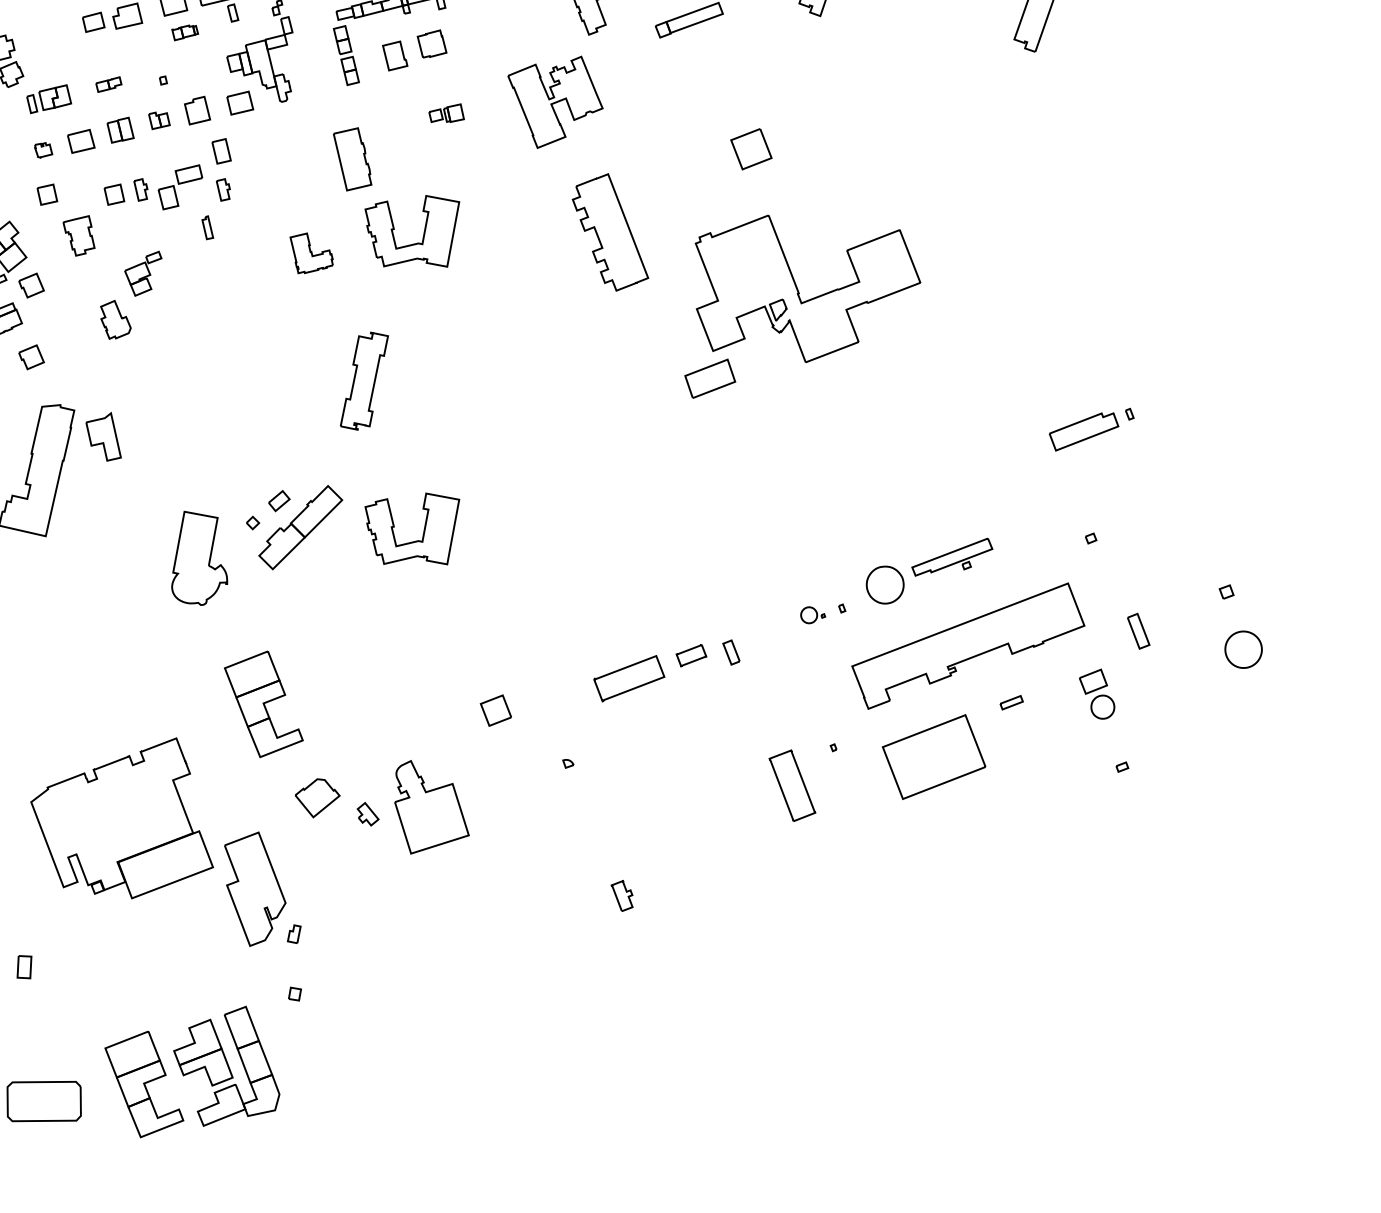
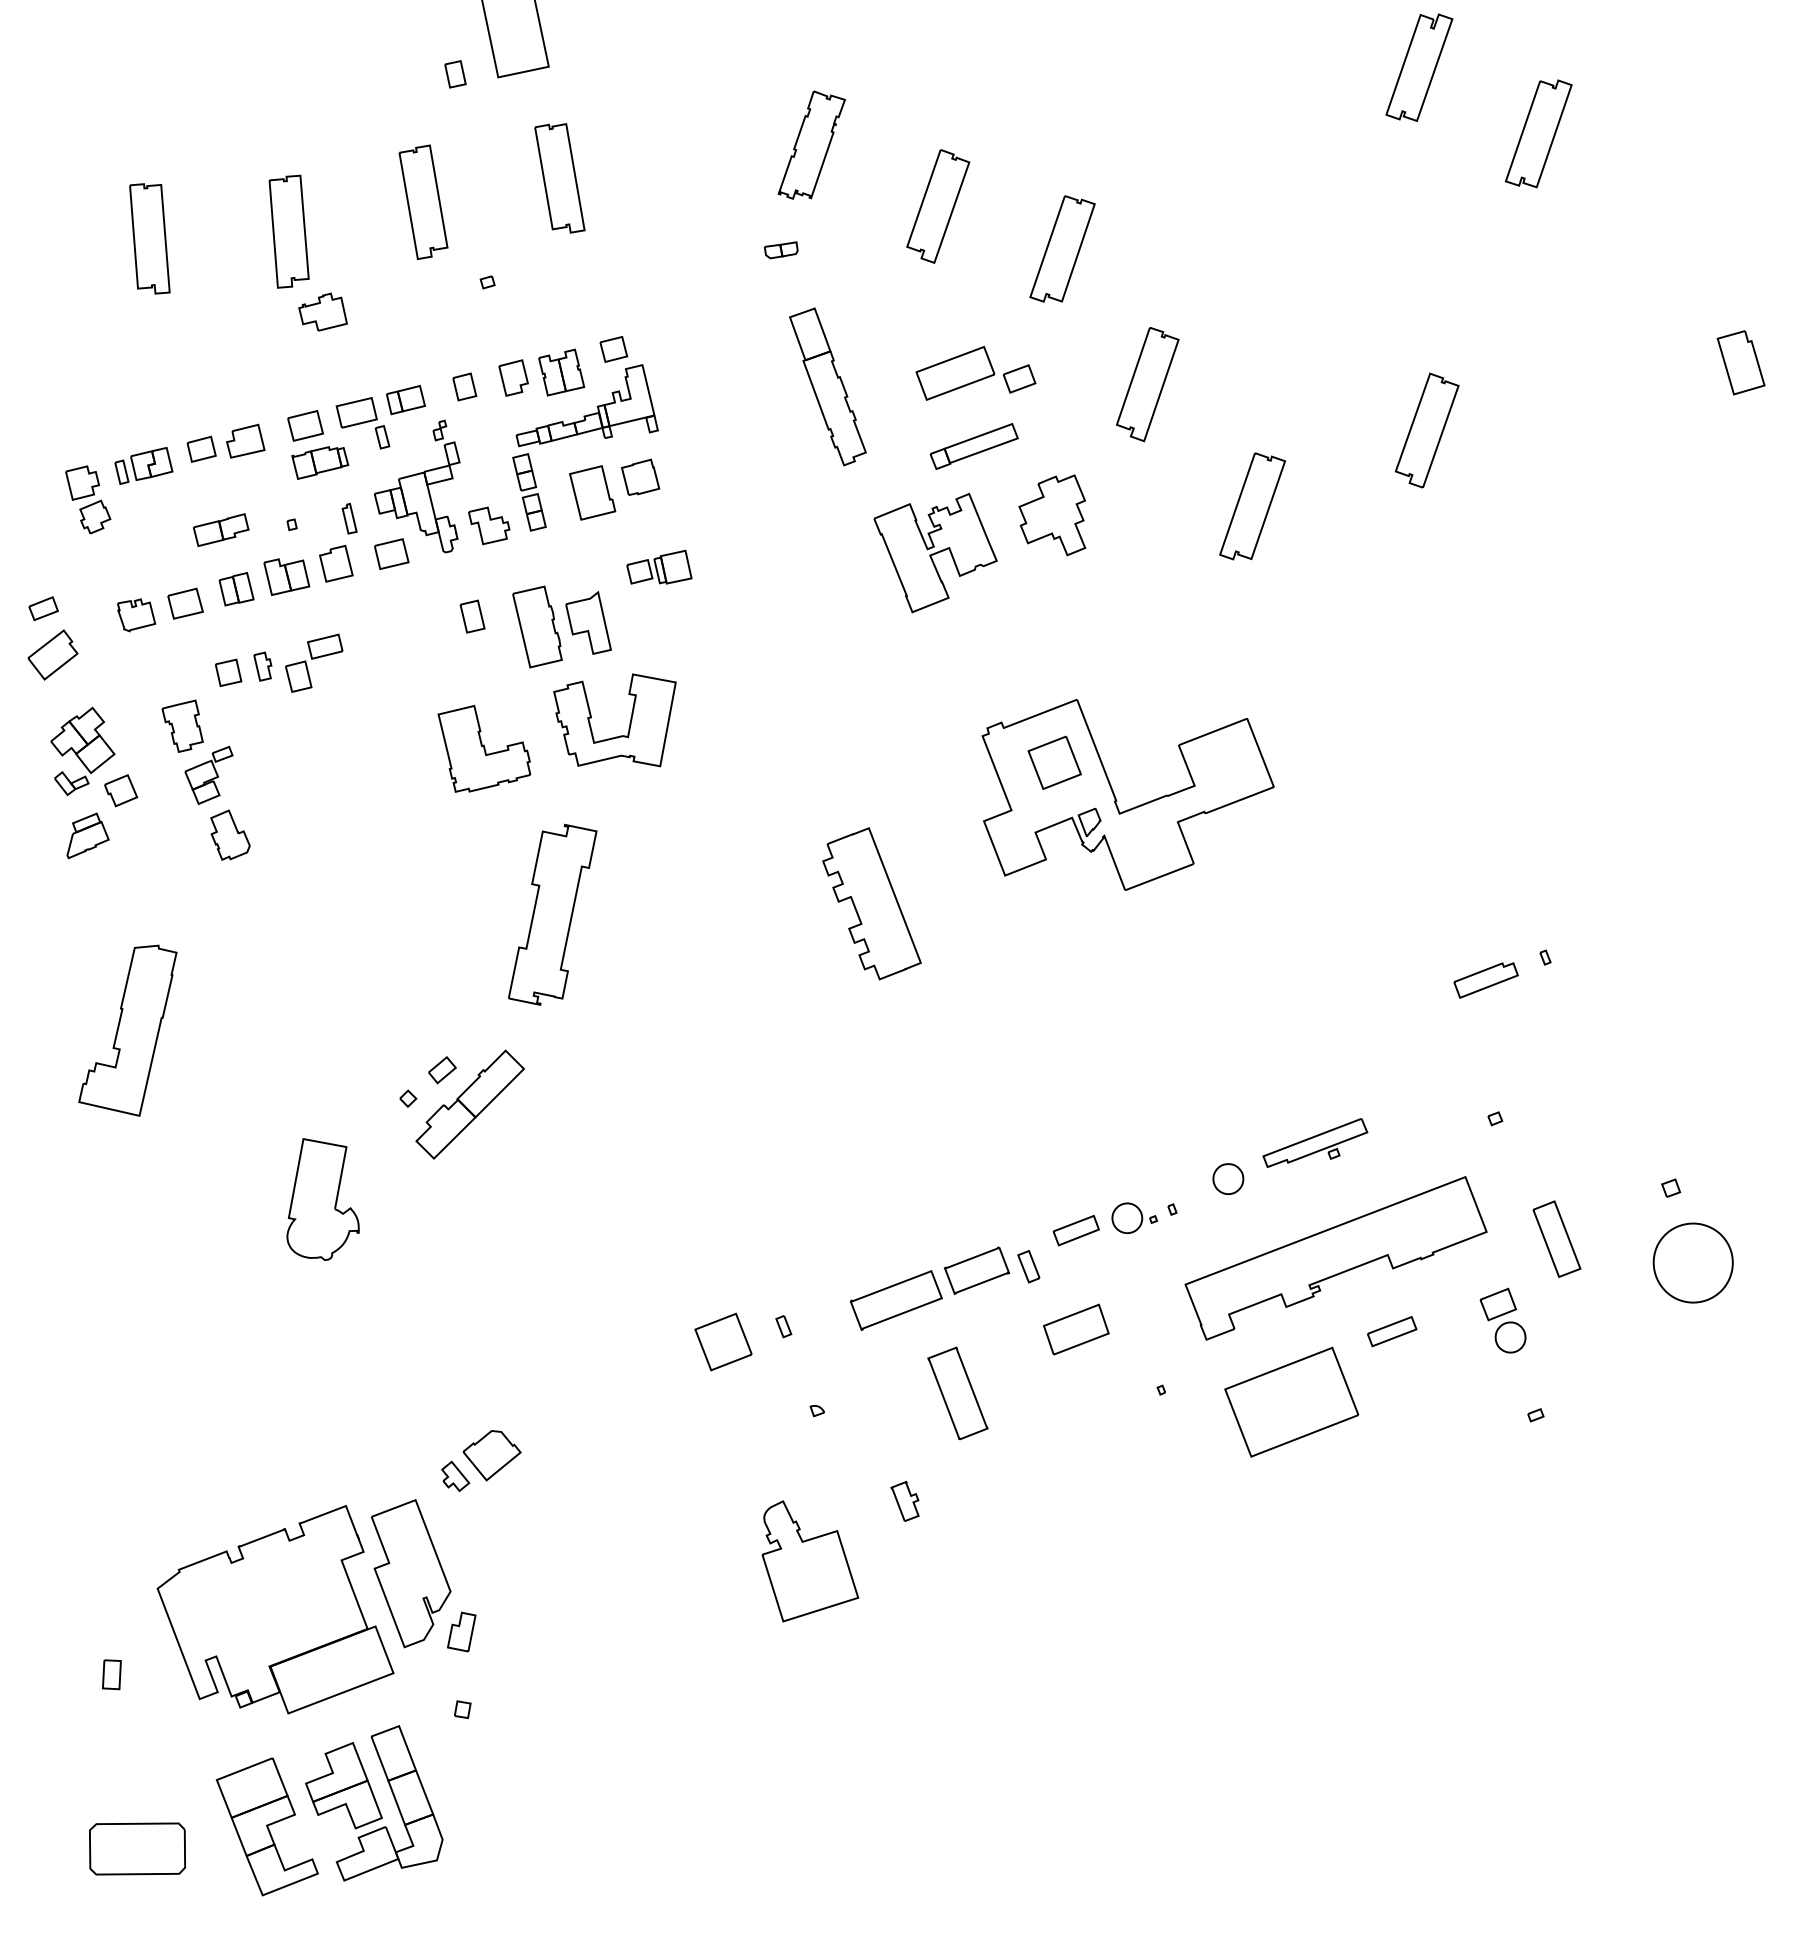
part: (185, 32) -> (320, 462), size x1.67
part: (395, 55) -> (592, 492), size x1.43
part: (903, 66) -> (1252, 506), added
part: (749, 73) -> (1052, 515), added
part: (315, 81) -> (489, 525), added
part: (108, 84) -> (221, 529), size x1.67
part: (48, 98) -> (143, 465), moved
part: (555, 101) -> (935, 552), moved
part: (446, 112) -> (659, 566), size x1.43
part: (159, 120) -> (286, 576), size x1.67
part: (751, 148) -> (1054, 762), moved
part: (43, 150) -> (136, 615), size x1.67
part: (221, 151) -> (472, 616), moved
part: (223, 189) -> (369, 666), removed
part: (47, 194) -> (141, 672), removed
part: (207, 227) -> (349, 518), moved
part: (610, 232) -> (871, 903), moved
part: (311, 253) -> (484, 748), size x1.67
part: (142, 273) -> (208, 774), moved
part: (31, 357) -> (121, 883), removed
part: (710, 378) -> (1076, 1329), moved
part: (364, 381) -> (552, 914), size x1.43
part: (1083, 431) -> (1485, 980), size x0.71
part: (103, 436) -> (588, 622), moved
part: (423, 530) -> (629, 1108), removed
part: (199, 558) -> (322, 1199), moved
part: (885, 584) -> (1228, 1178), size x0.62
part: (812, 615) -> (1134, 1218), size x1.43
part: (767, 624) -> (1075, 1230), added
part: (1138, 630) -> (1556, 1238), size x1.67
part: (1243, 649) -> (1692, 1262), size x1.67
part: (691, 655) -> (976, 1270), size x1.67
part: (542, 698) -> (783, 1326), added
part: (1011, 702) -> (1392, 1331), size x1.67
part: (263, 704) -> (421, 1333), removed
part: (496, 710) -> (723, 1341), size x1.43
part: (792, 785) -> (957, 1393), moved
part: (432, 807) -> (810, 1561), moved
part: (368, 814) -> (455, 1476), moved
part: (122, 818) -> (275, 1609), moved
part: (621, 895) -> (904, 1500), moved
part: (294, 933) -> (461, 1631), size x1.67

